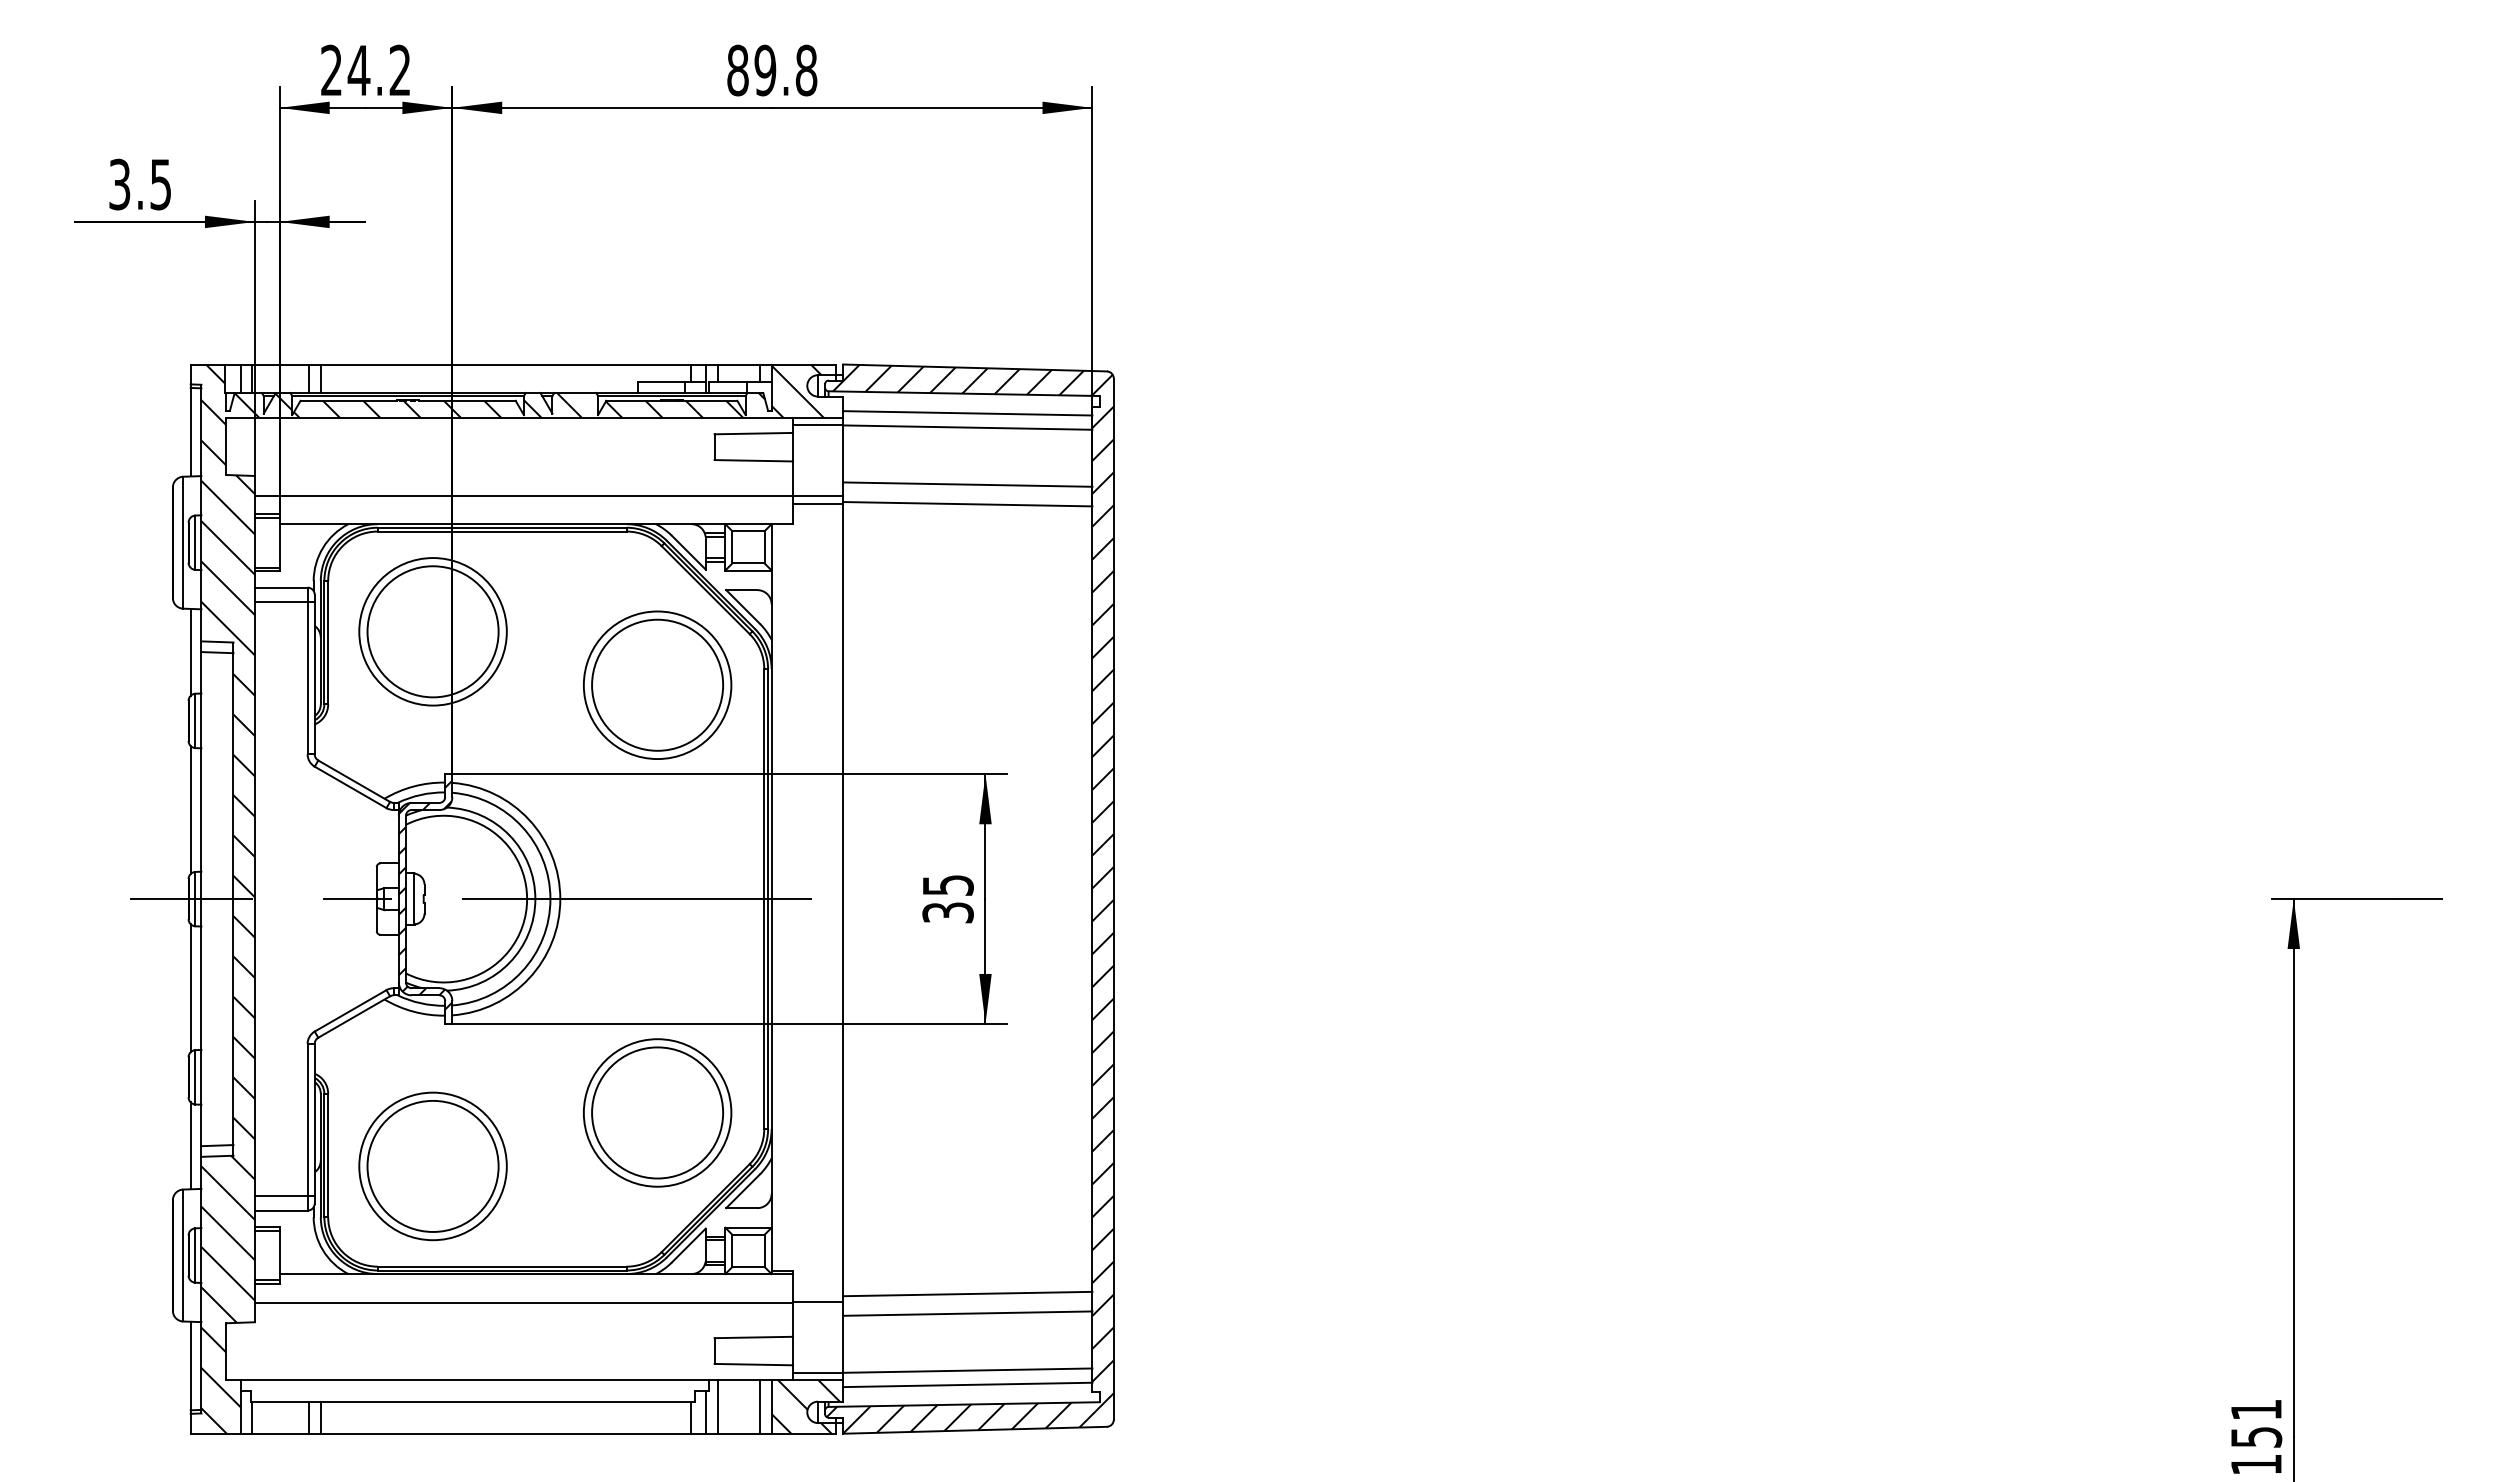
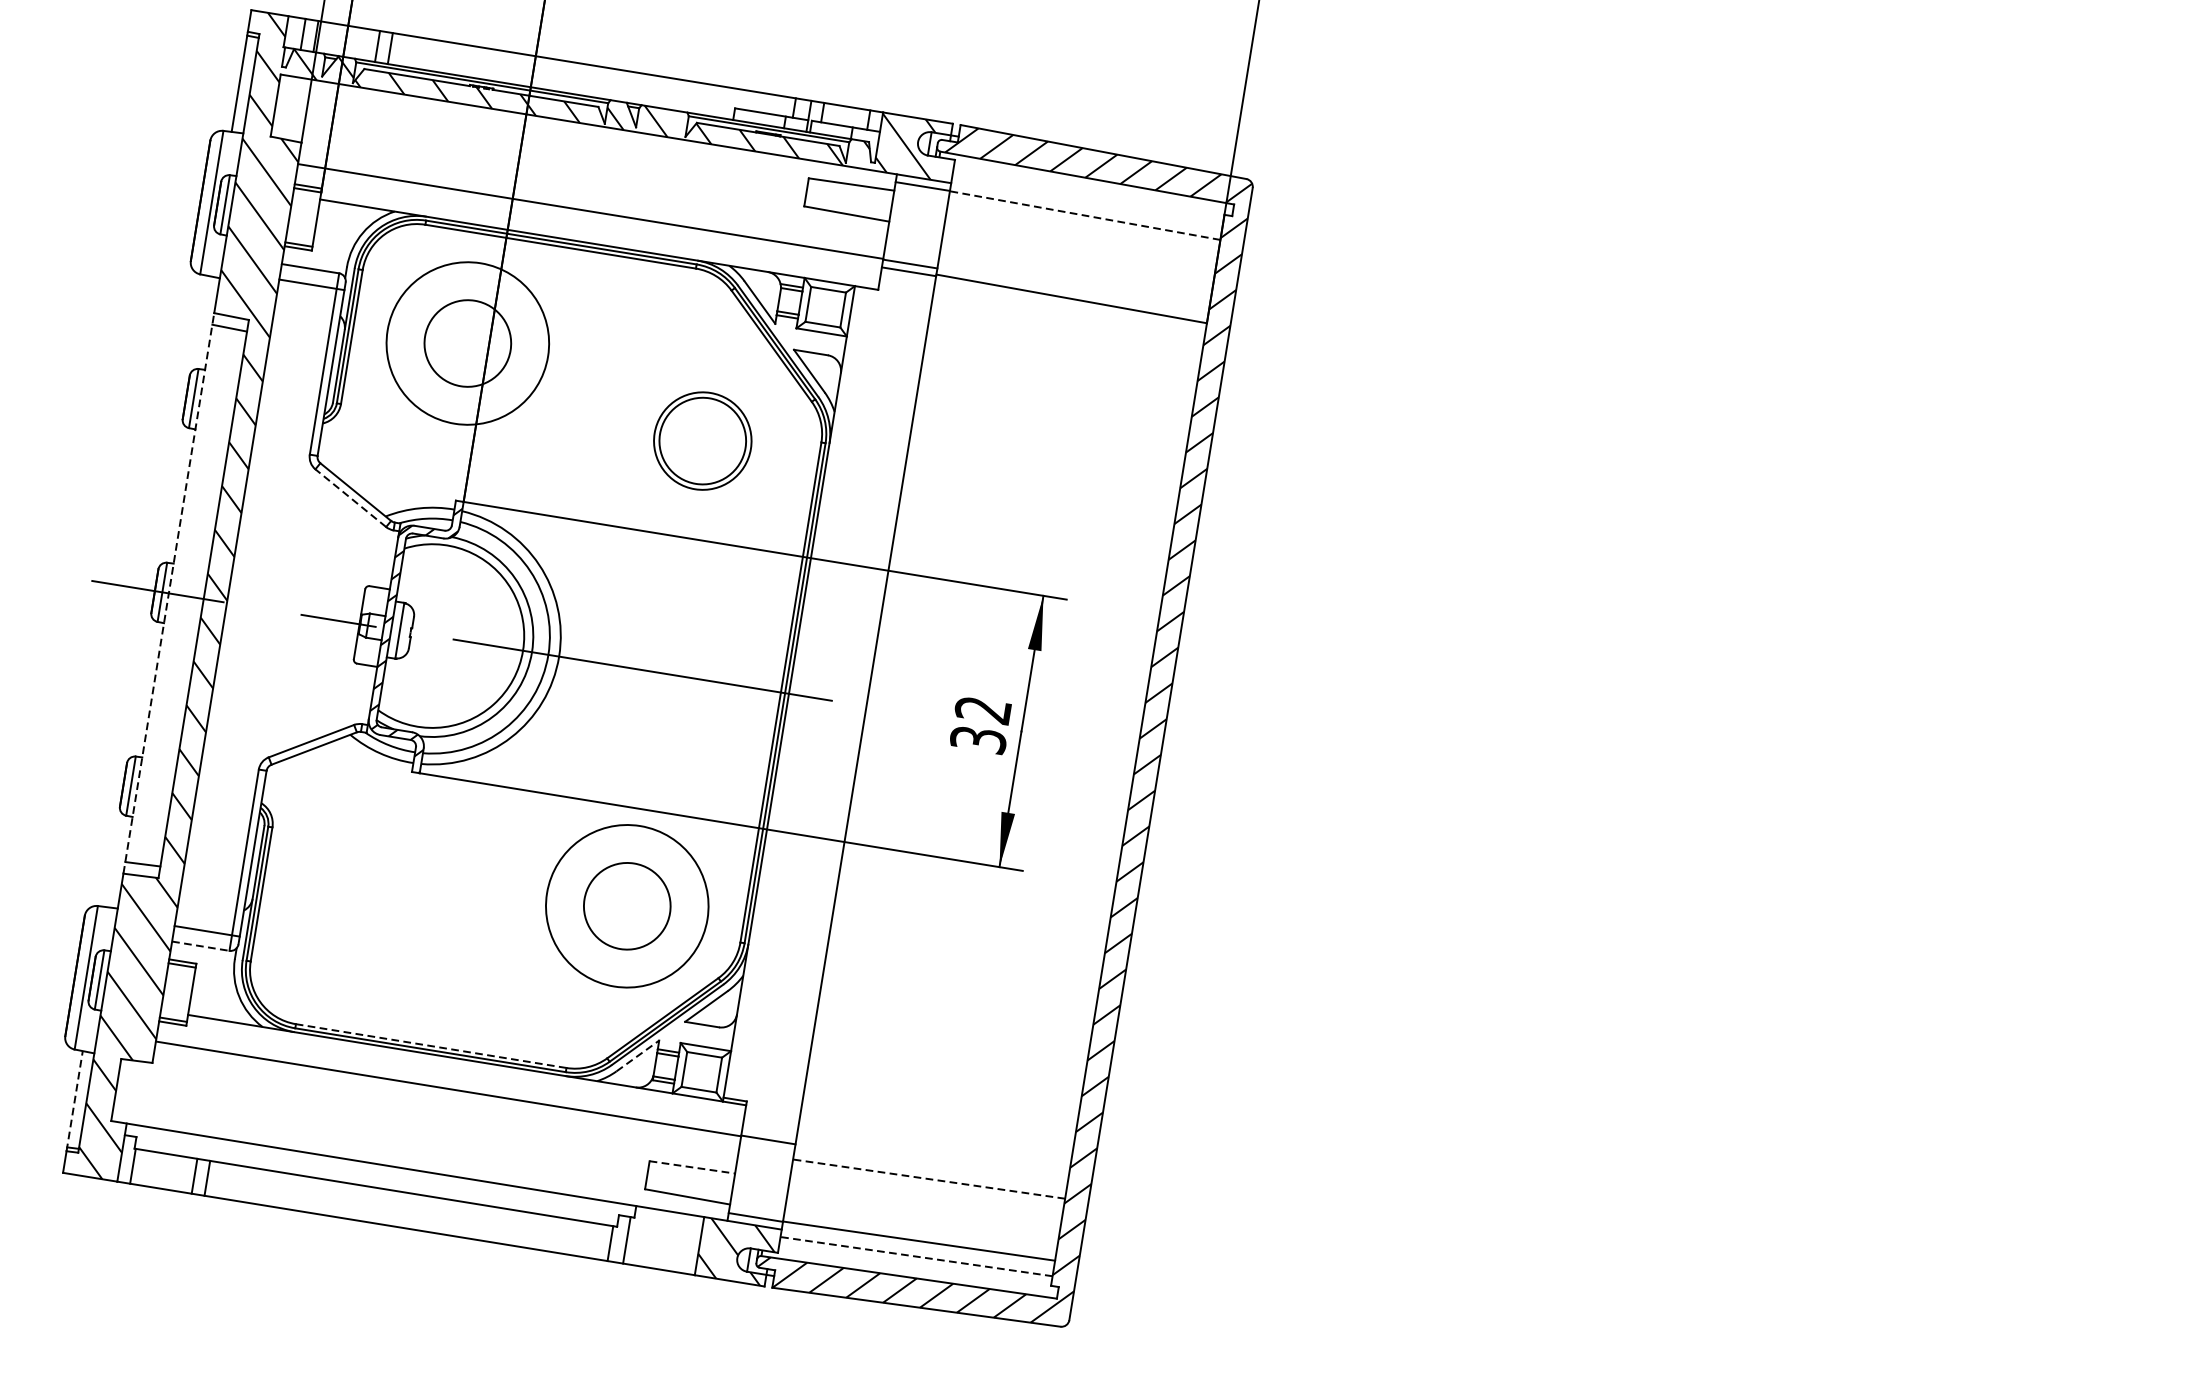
line: (967, 413) -> (1087, 200), removed
line: (967, 427) -> (1084, 215), solid -> dashed
line: (967, 484) -> (1074, 277), removed
circle: (432, 631) -> (467, 343), size x0.6
line: (190, 651) -> (200, 322), removed
part: (657, 684) -> (702, 440), size x0.6
line: (350, 787) -> (350, 498), solid -> dashed
line: (190, 809) -> (172, 494), removed
text: (947, 885) -> (982, 709), 35 -> 32
line: (201, 899) -> (168, 593), solid -> dashed
line: (190, 988) -> (141, 688), removed
circle: (657, 1112) -> (627, 905), size x0.6
line: (190, 1145) -> (113, 859), removed
part: (432, 1166) -> (373, 924), removed
line: (281, 1210) -> (201, 946), solid -> dashed
line: (688, 1245) -> (637, 1055), solid -> dashed
line: (501, 1266) -> (430, 1045), solid -> dashed
line: (967, 1293) -> (932, 1157), removed
line: (967, 1313) -> (928, 1178), solid -> dashed
line: (754, 1337) -> (693, 1167), solid -> dashed
line: (190, 1367) -> (74, 1100), solid -> dashed
line: (967, 1384) -> (916, 1256), solid -> dashed
line: (717, 1406) -> (640, 1236), removed
line: (759, 1406) -> (686, 1243), removed

